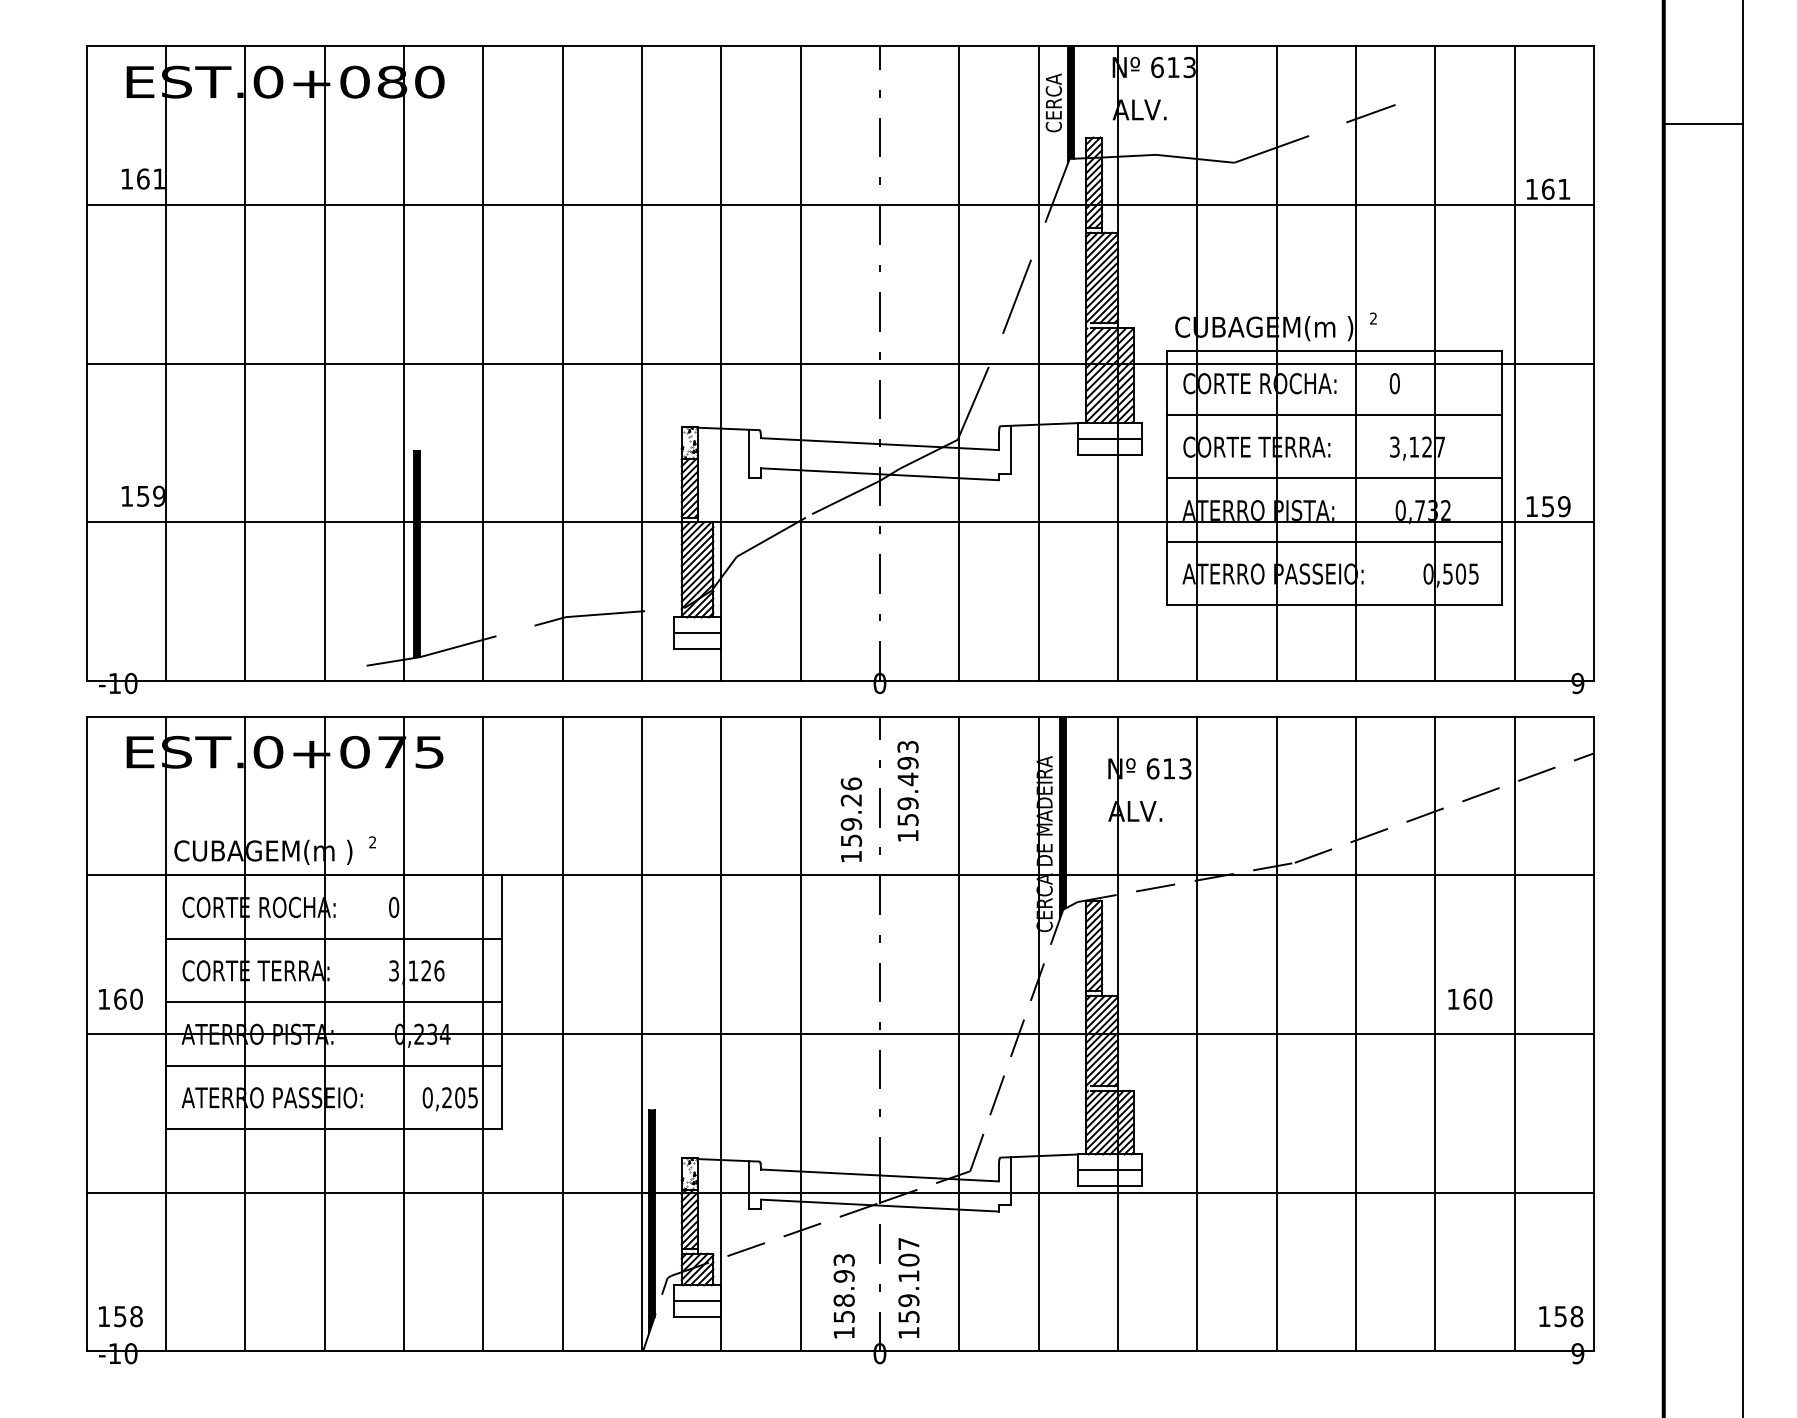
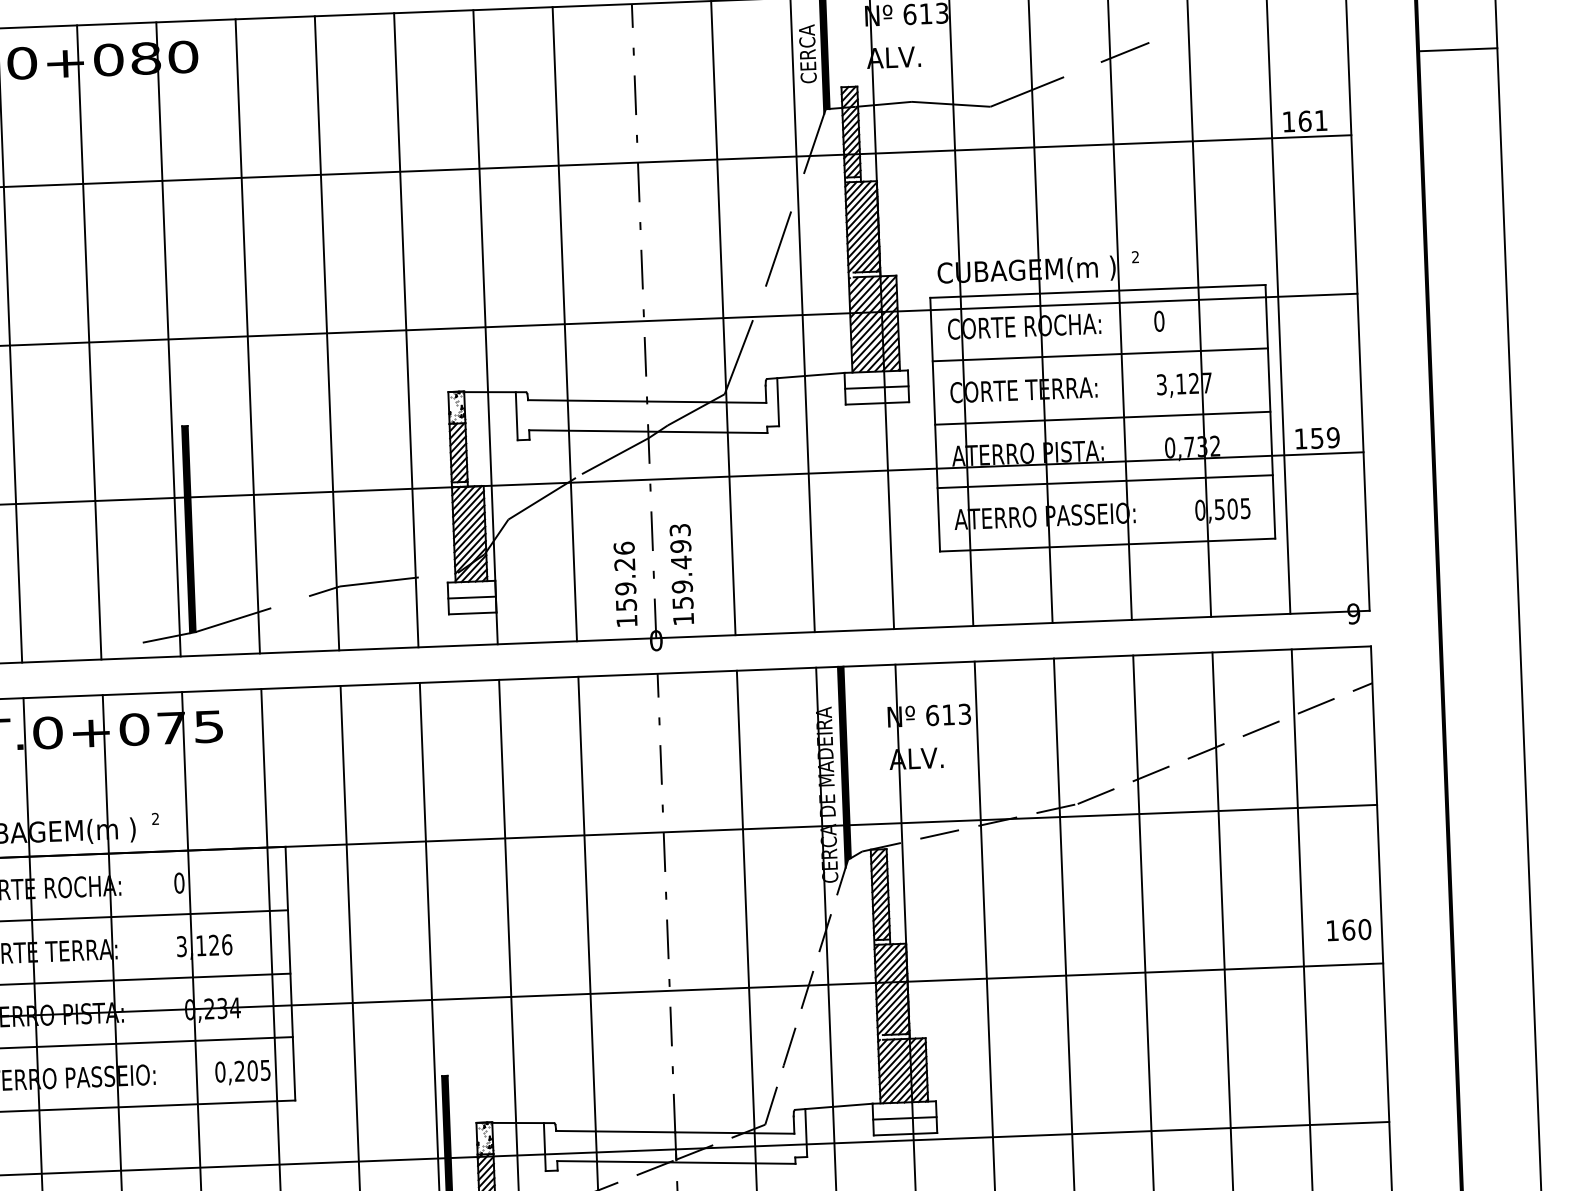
text: (907, 791) -> (681, 574), moved
text: (851, 819) -> (625, 583), moved
text: (1470, 998) -> (1349, 929), moved

